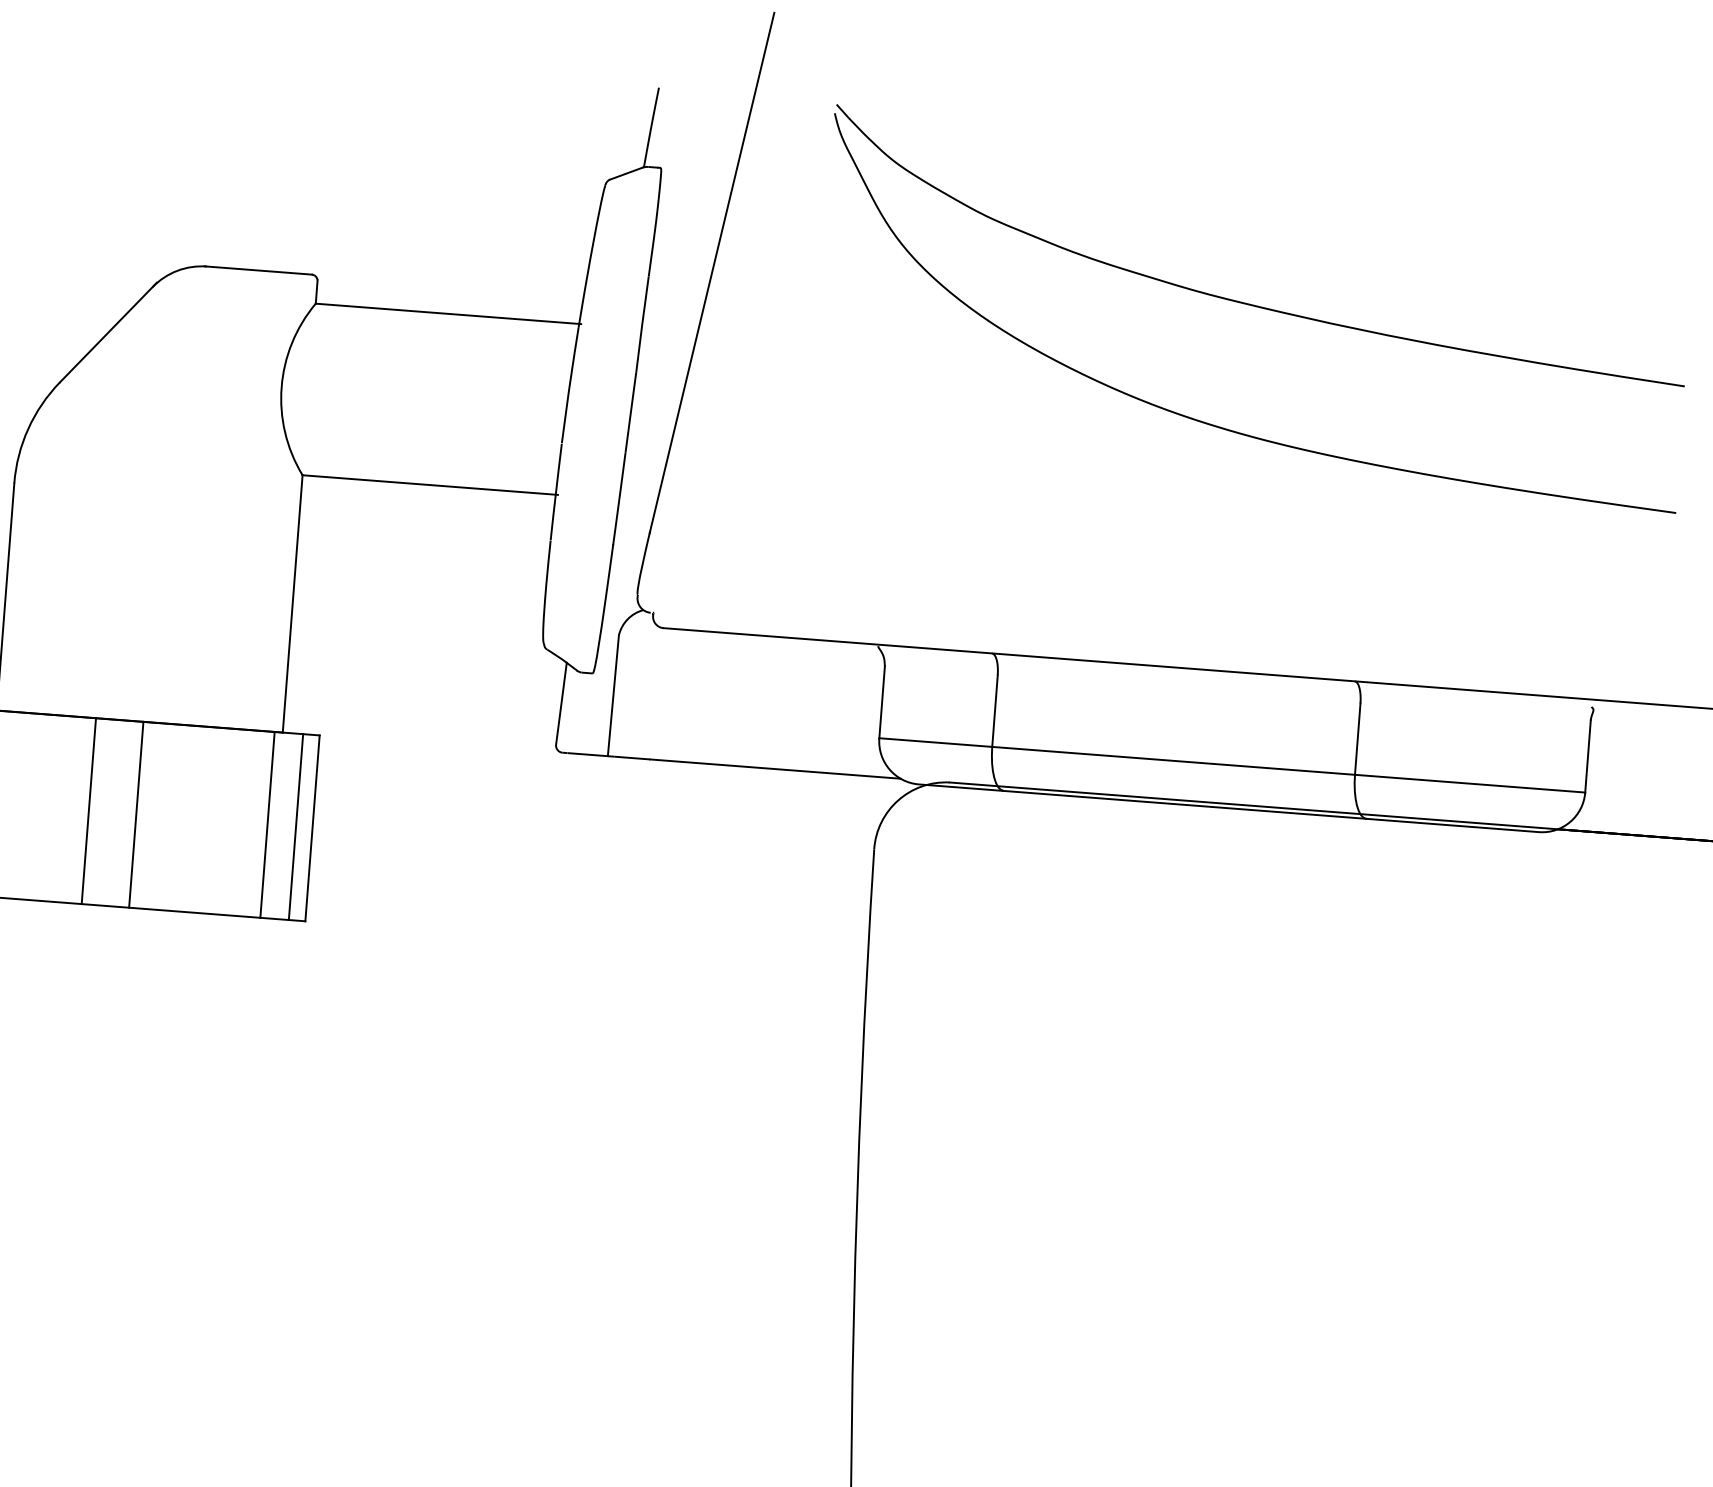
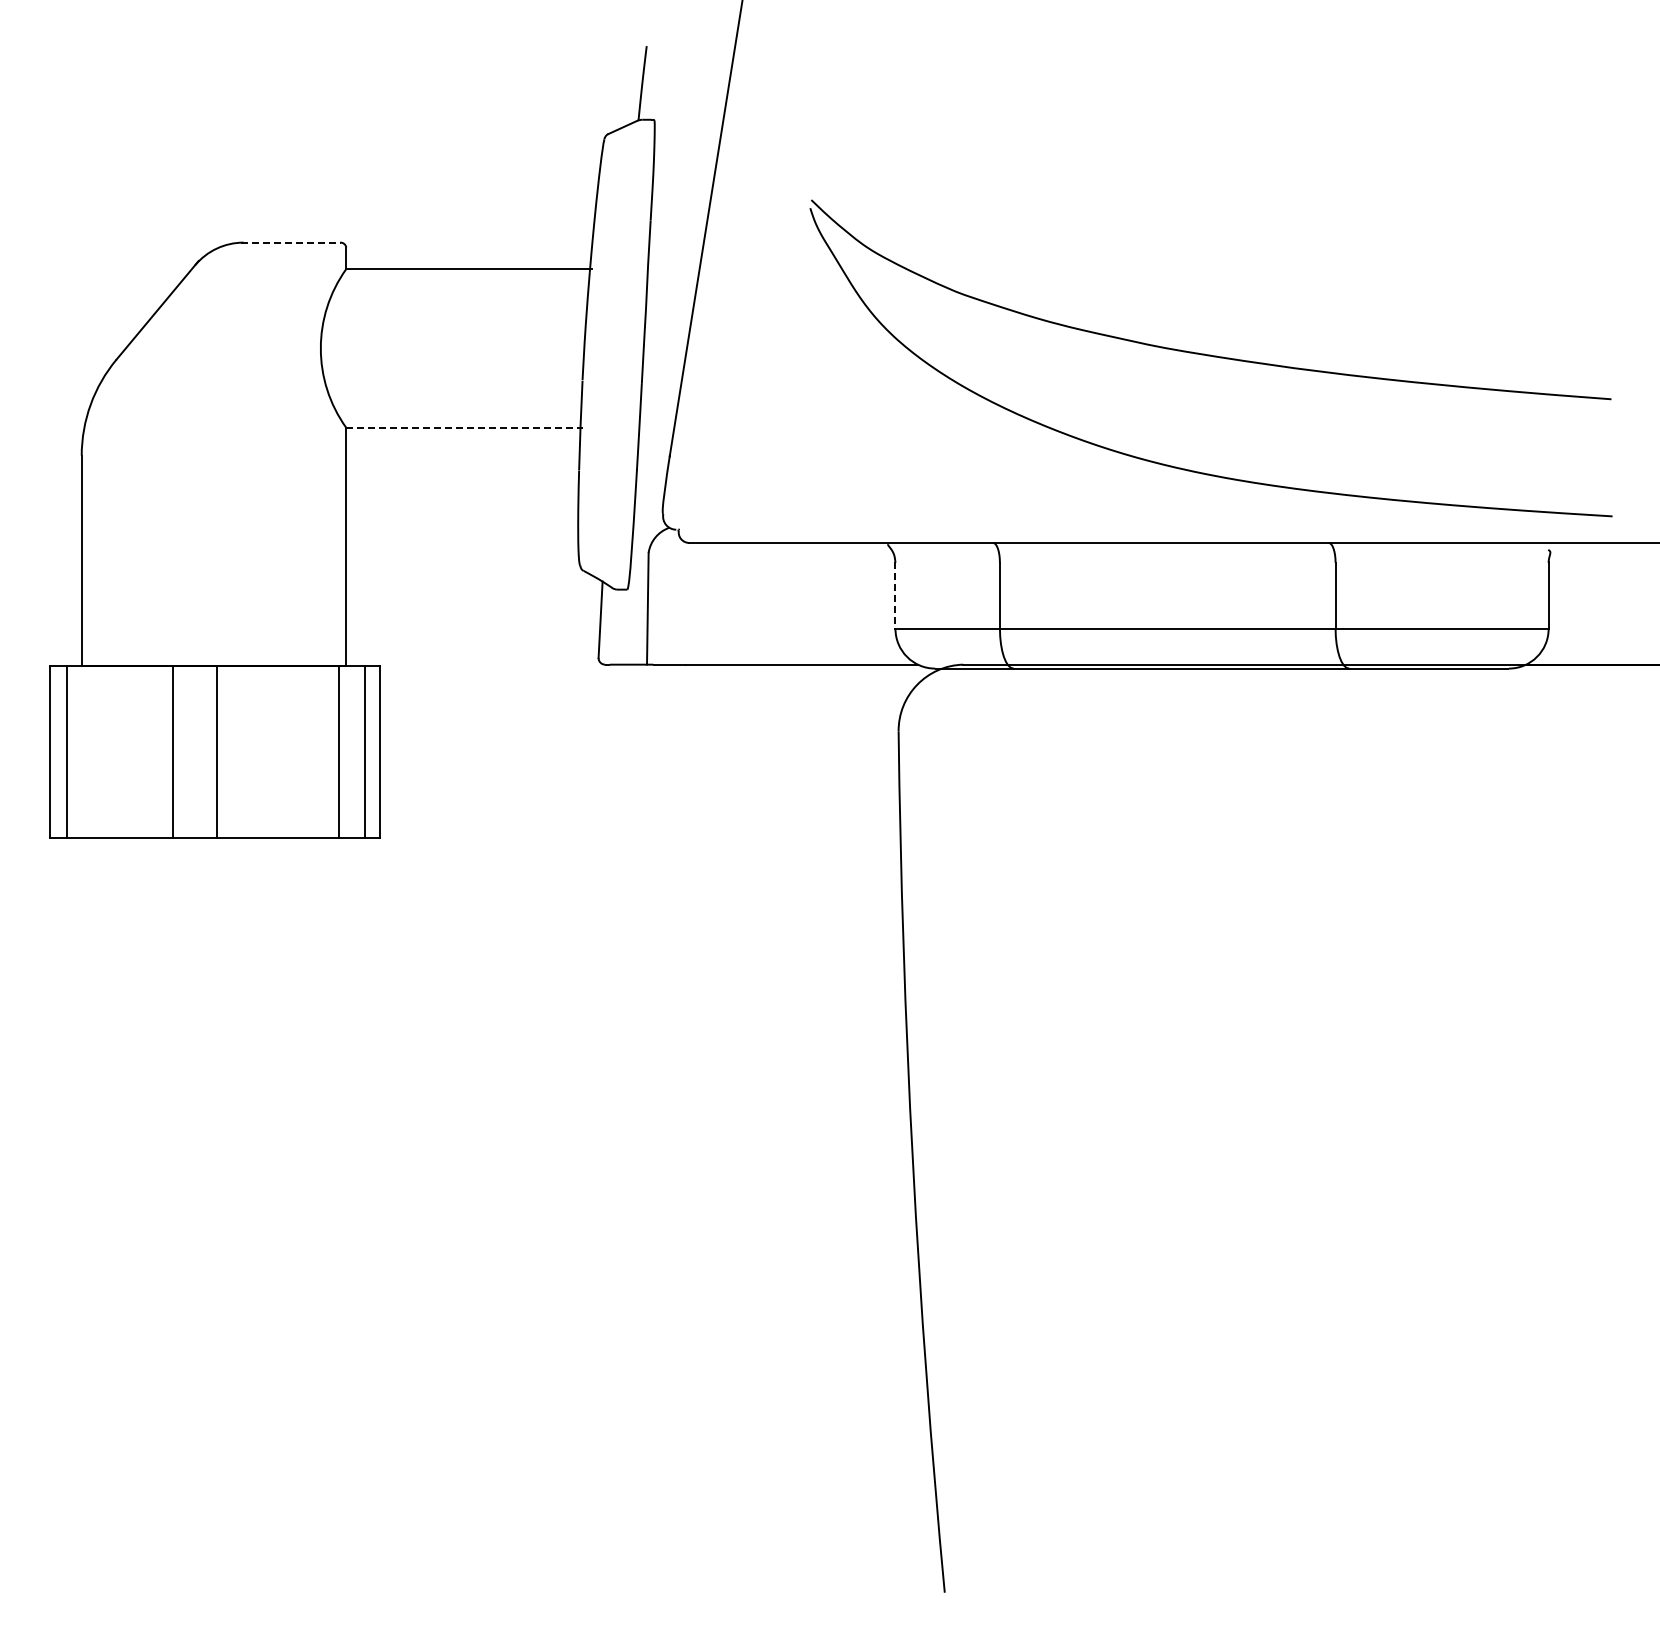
line: (258, 270) -> (291, 242), solid -> dashed
part: (1254, 308) -> (1210, 358), moved
line: (430, 484) -> (464, 427), solid -> dashed
line: (882, 703) -> (895, 596), solid -> dashed

